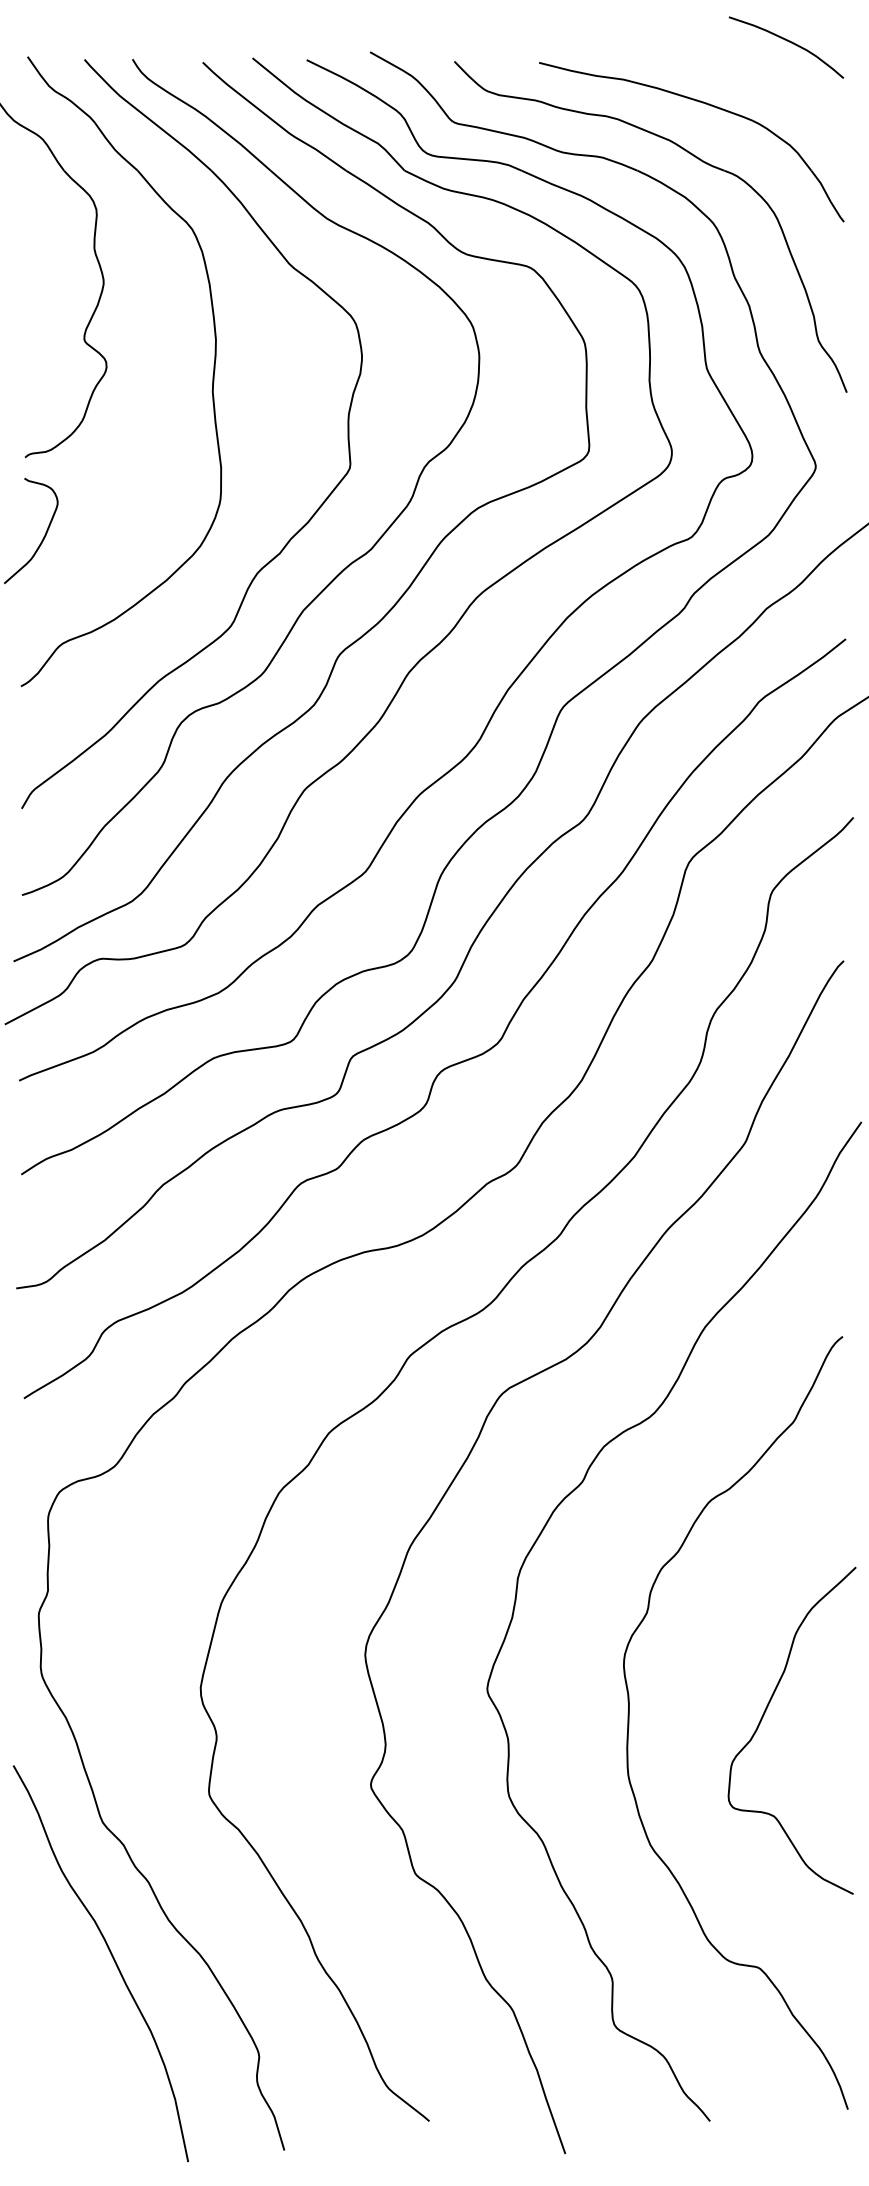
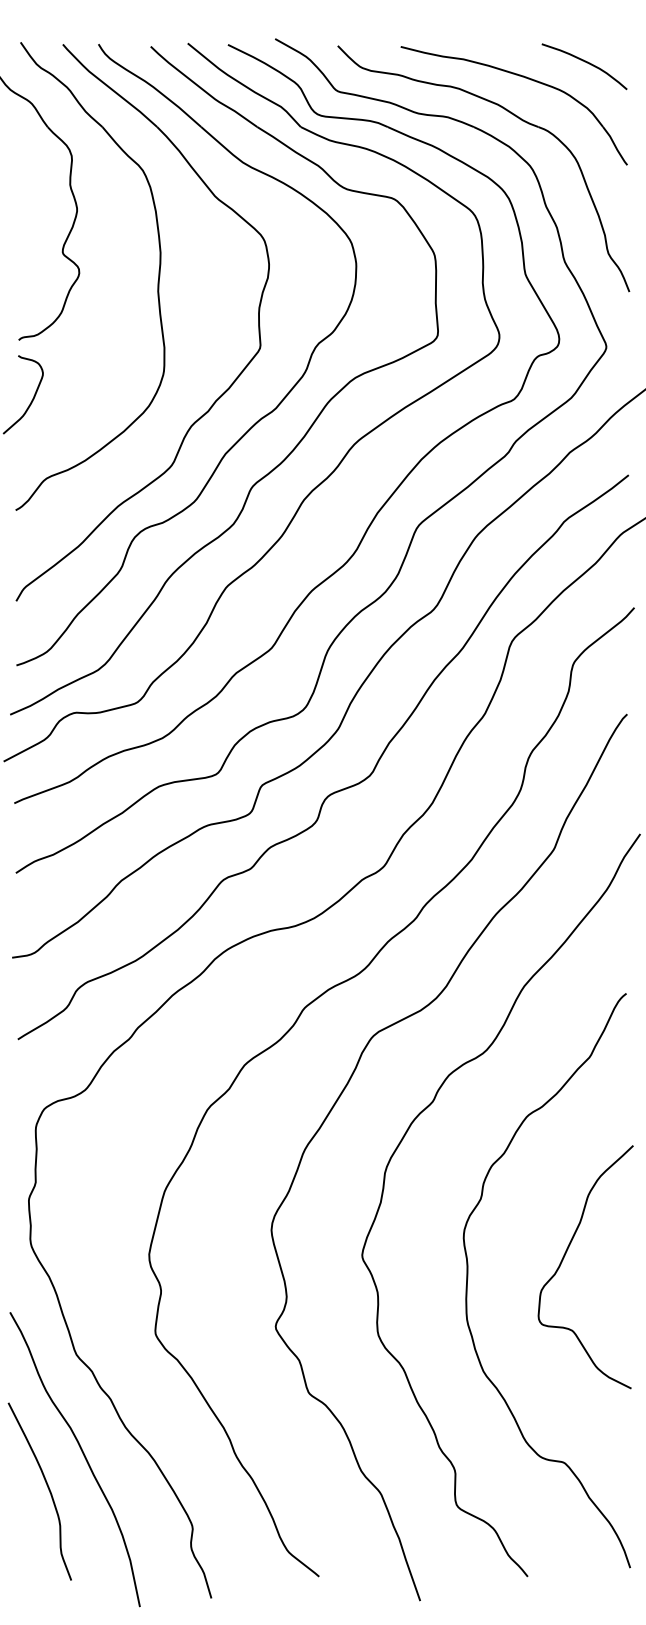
curve: (789, 42) -> (586, 62), moved
curve: (763, 1717) -> (564, 1257), moved
curve: (63, 2000) -> (47, 1486), added

